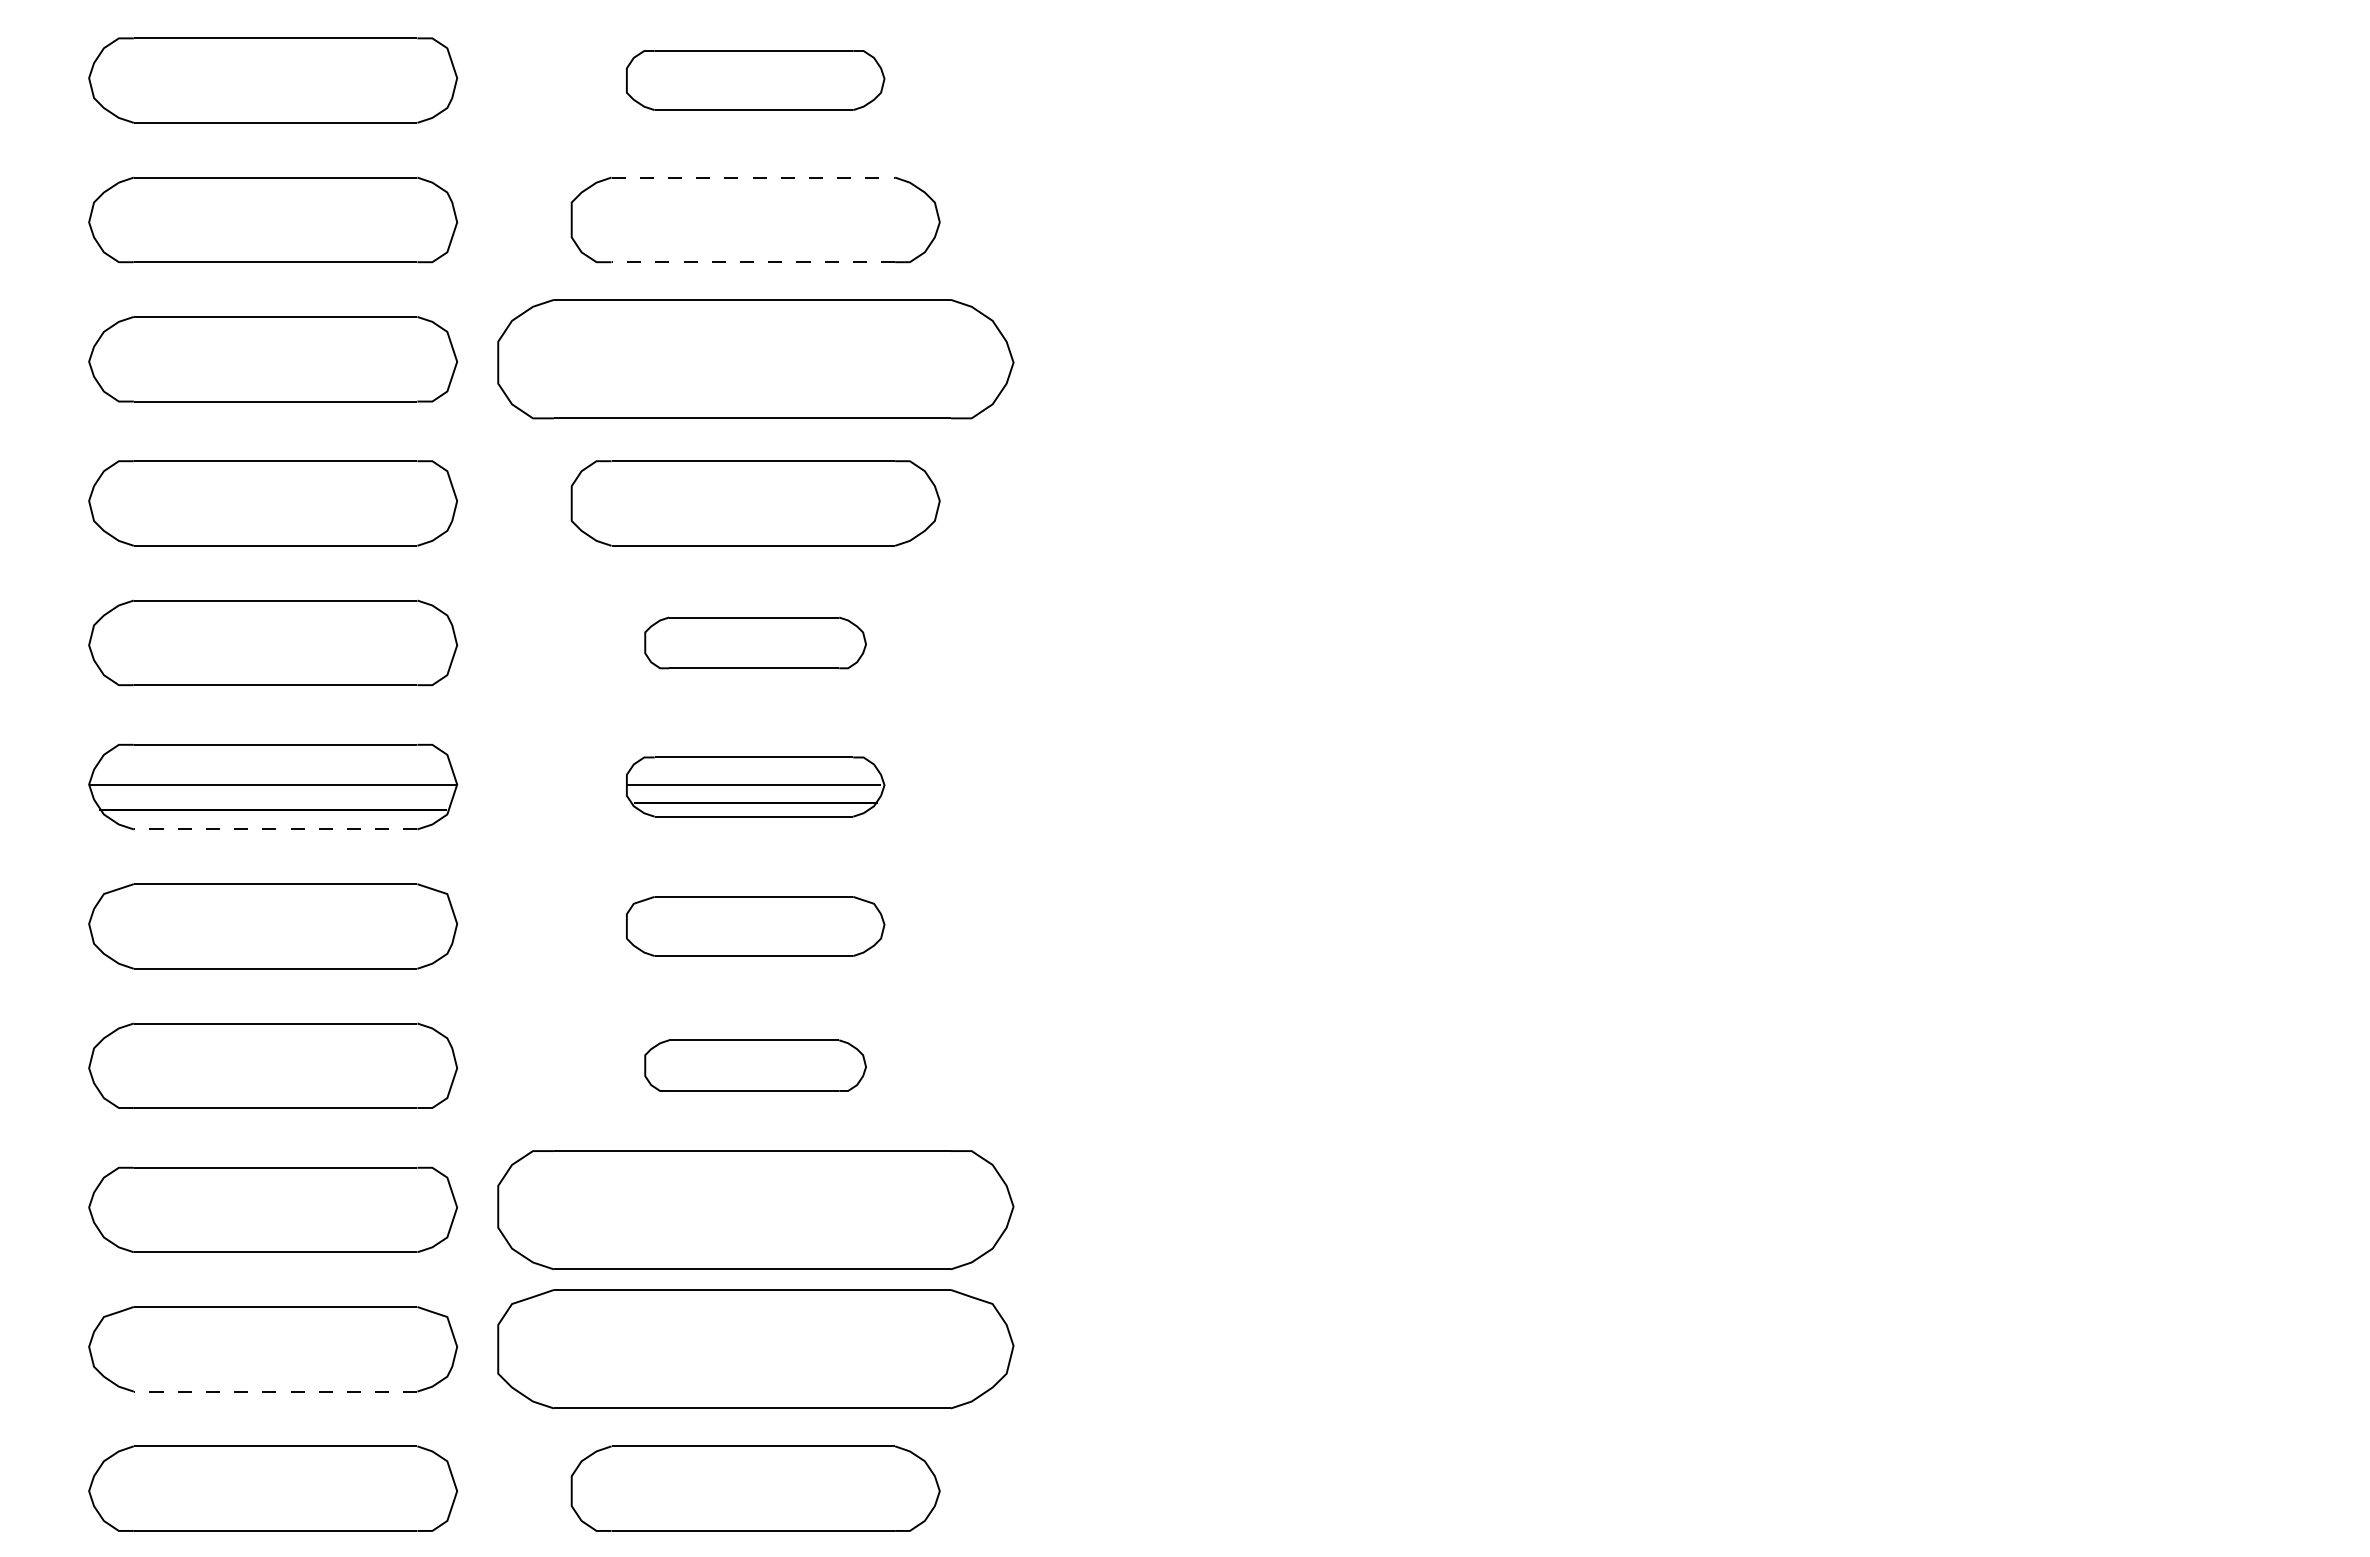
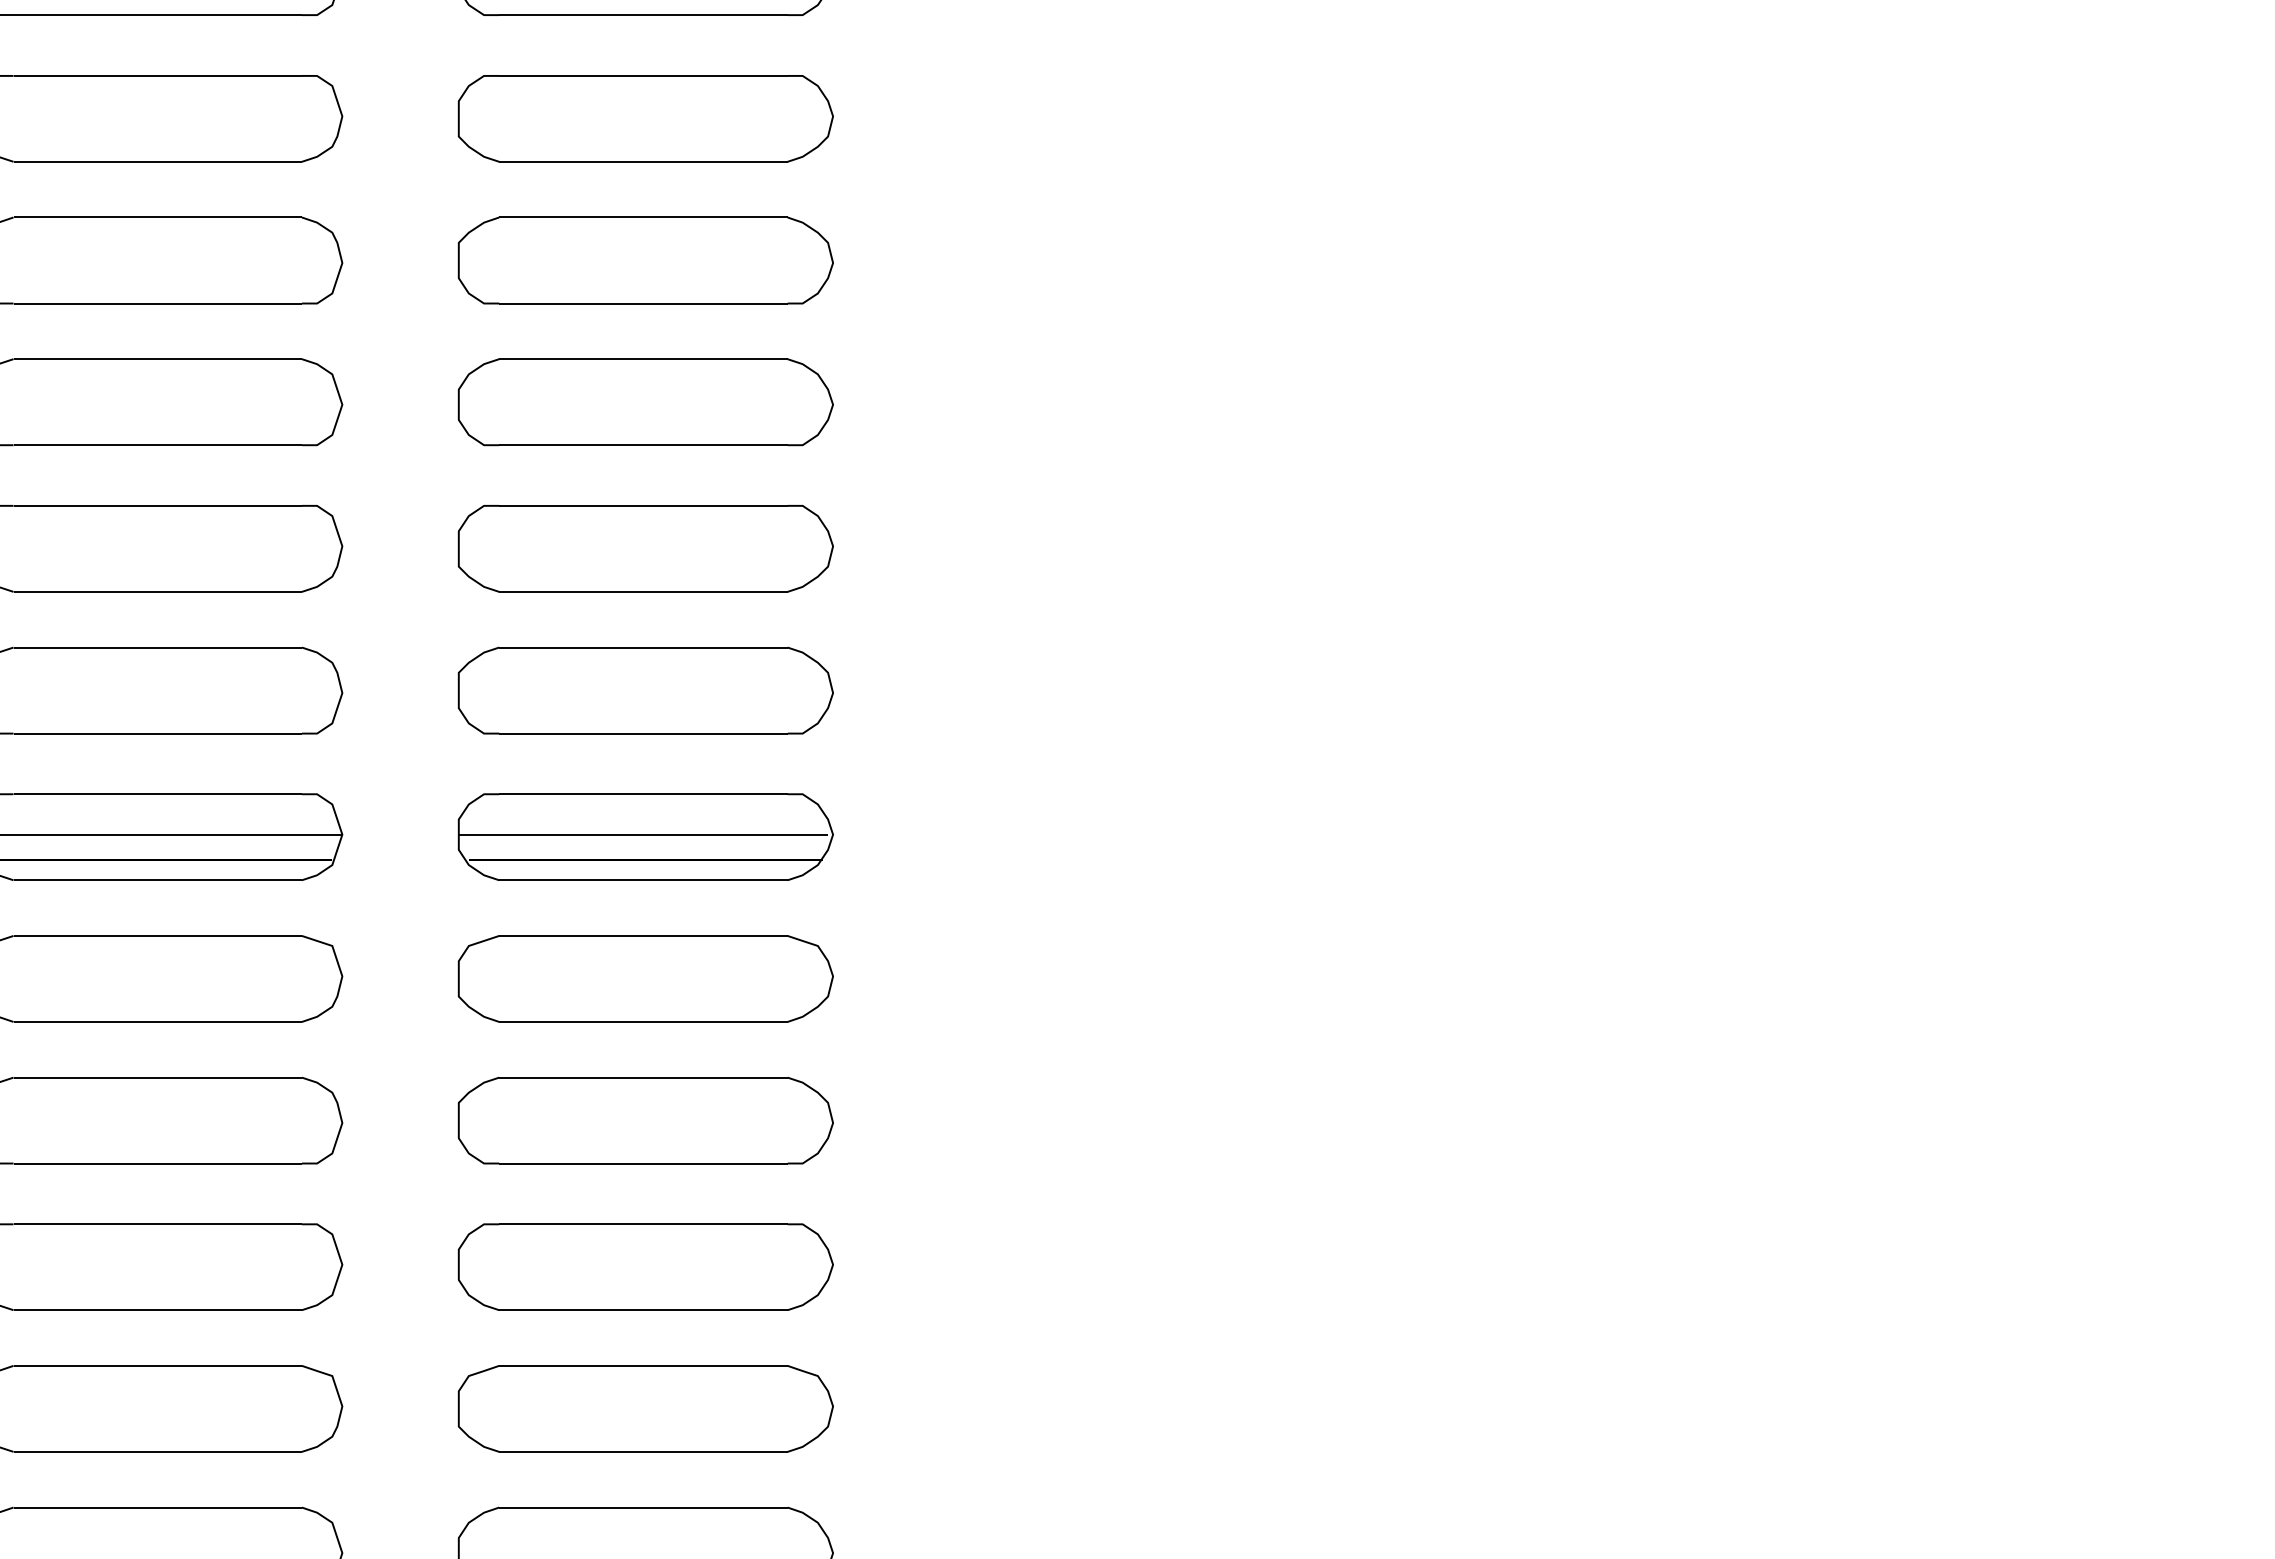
part: (755, 80) -> (645, 118), size x1.43
line: (753, 177) -> (643, 217), dashed -> solid
line: (753, 262) -> (643, 303), dashed -> solid
part: (755, 359) -> (645, 402), size x0.71
part: (755, 642) -> (645, 690), size x1.67
part: (755, 786) -> (645, 836), size x1.43
line: (275, 829) -> (157, 880), dashed -> solid
part: (755, 926) -> (645, 978), size x1.43
part: (755, 1065) -> (645, 1120), size x1.67
part: (755, 1209) -> (645, 1266), size x0.71
part: (755, 1349) -> (645, 1409), size x0.71
line: (275, 1391) -> (157, 1451), dashed -> solid

